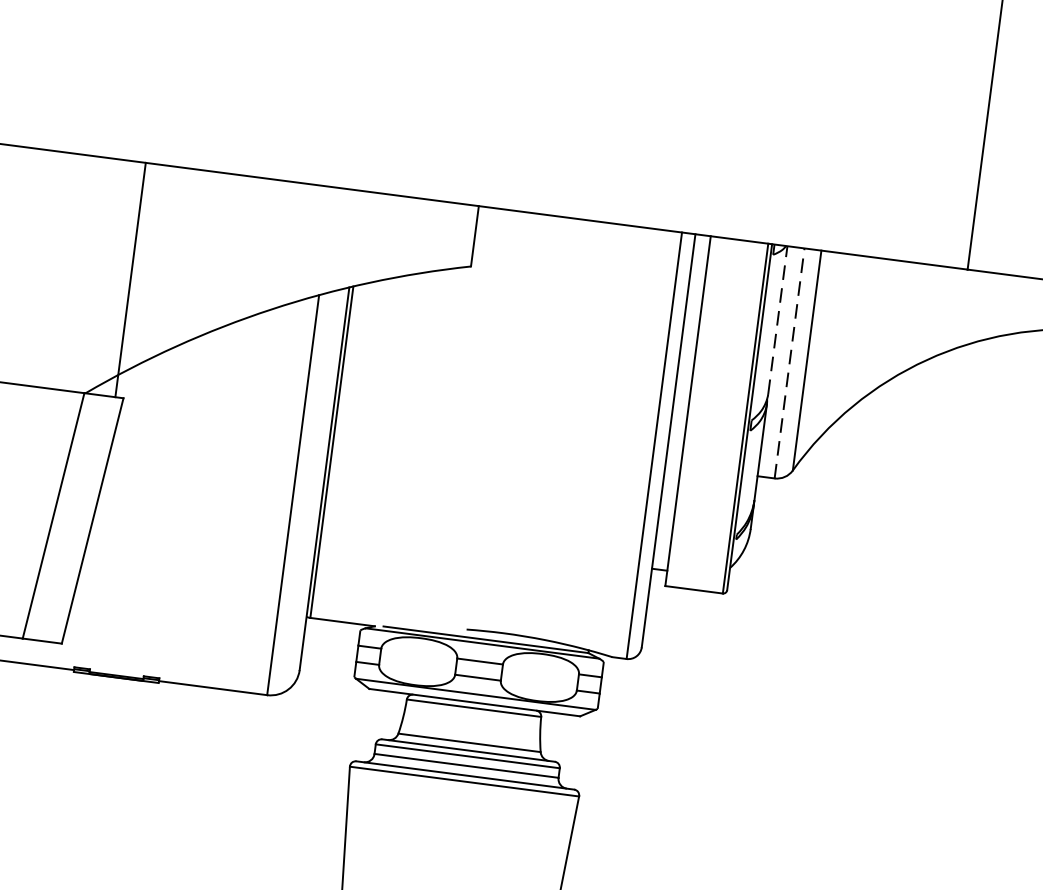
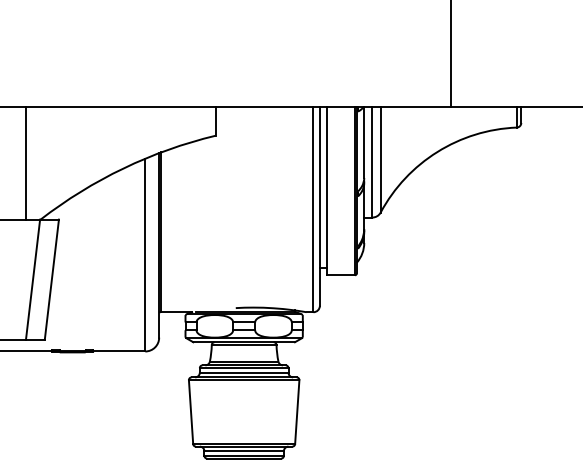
line: (131, 278) -> (26, 162), moved
line: (778, 320) -> (364, 142), dashed -> solid
line: (789, 362) -> (372, 161), dashed -> solid

